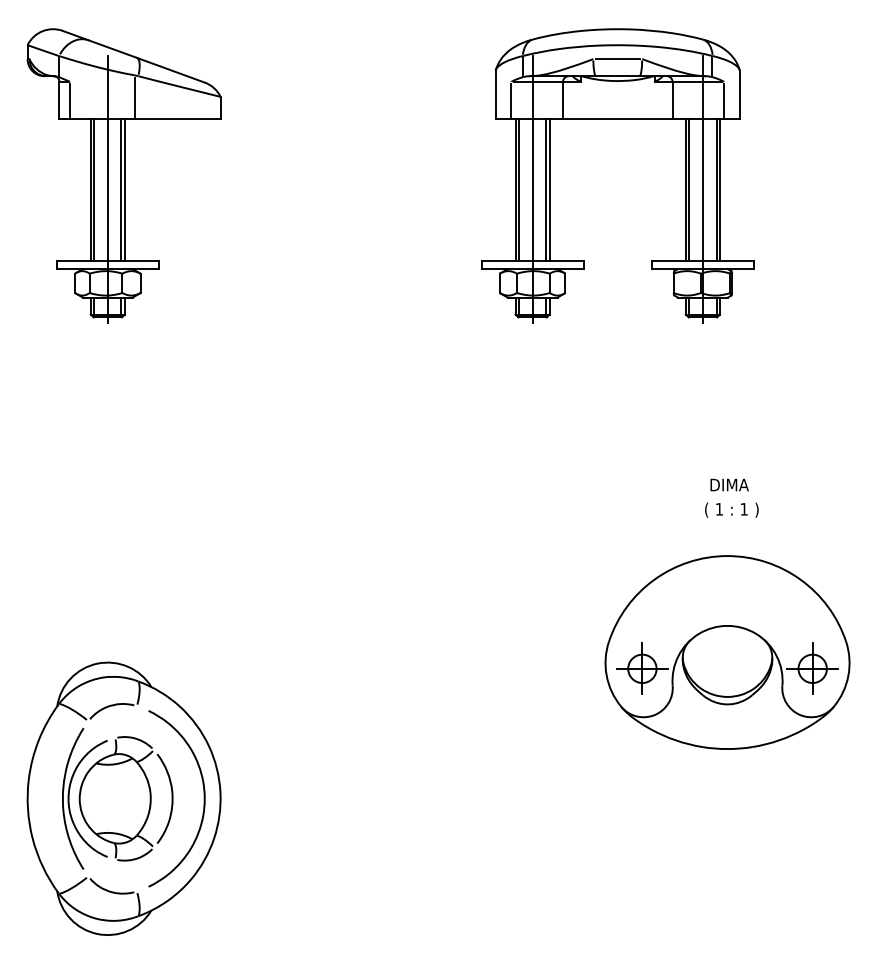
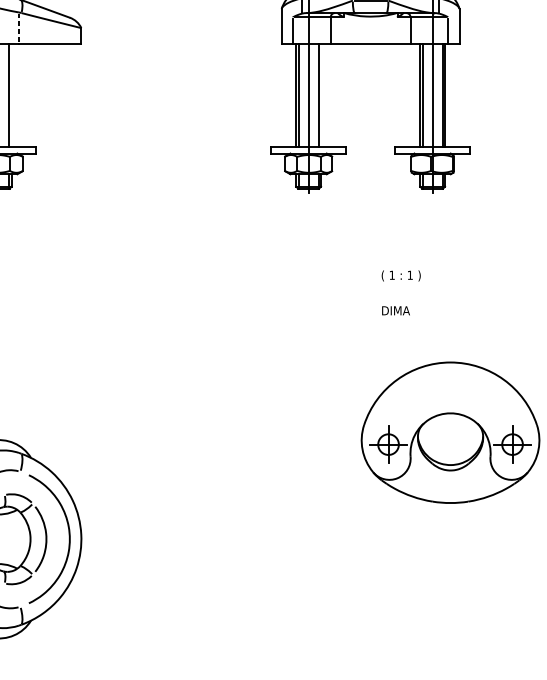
line: (134, 96) -> (18, 27), solid -> dashed
line: (124, 189) -> (11, 95), removed
line: (549, 189) -> (320, 95), removed
text: (729, 484) -> (395, 310), moved
text: (731, 509) -> (401, 275), moved

